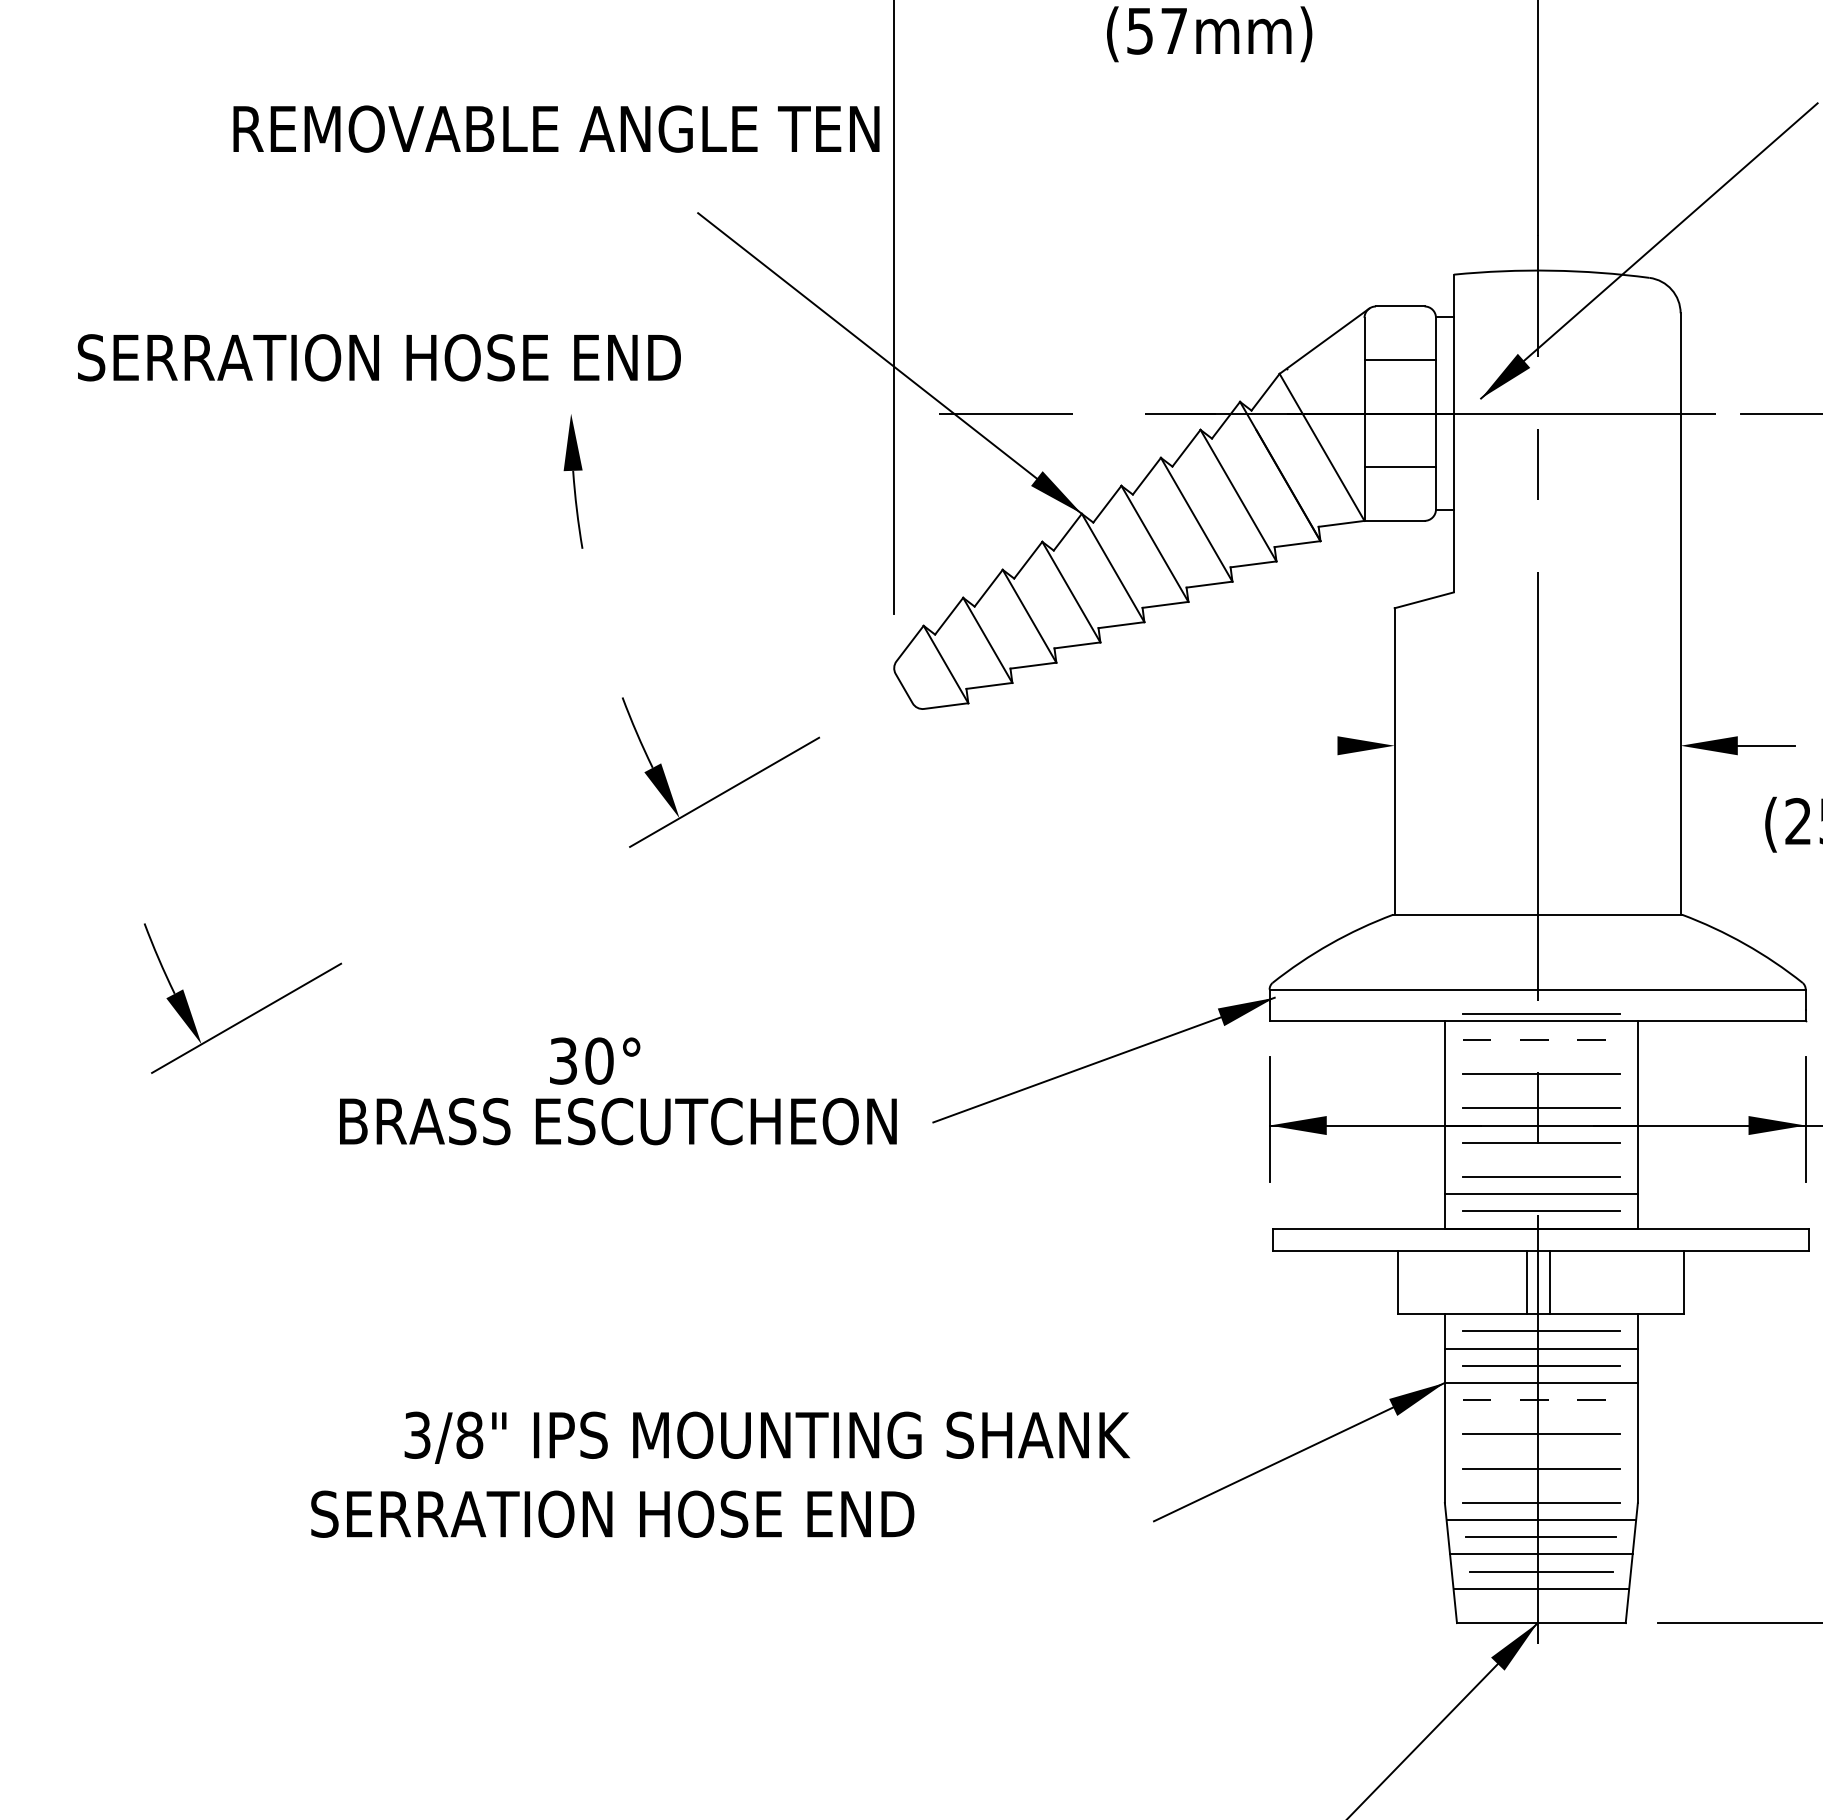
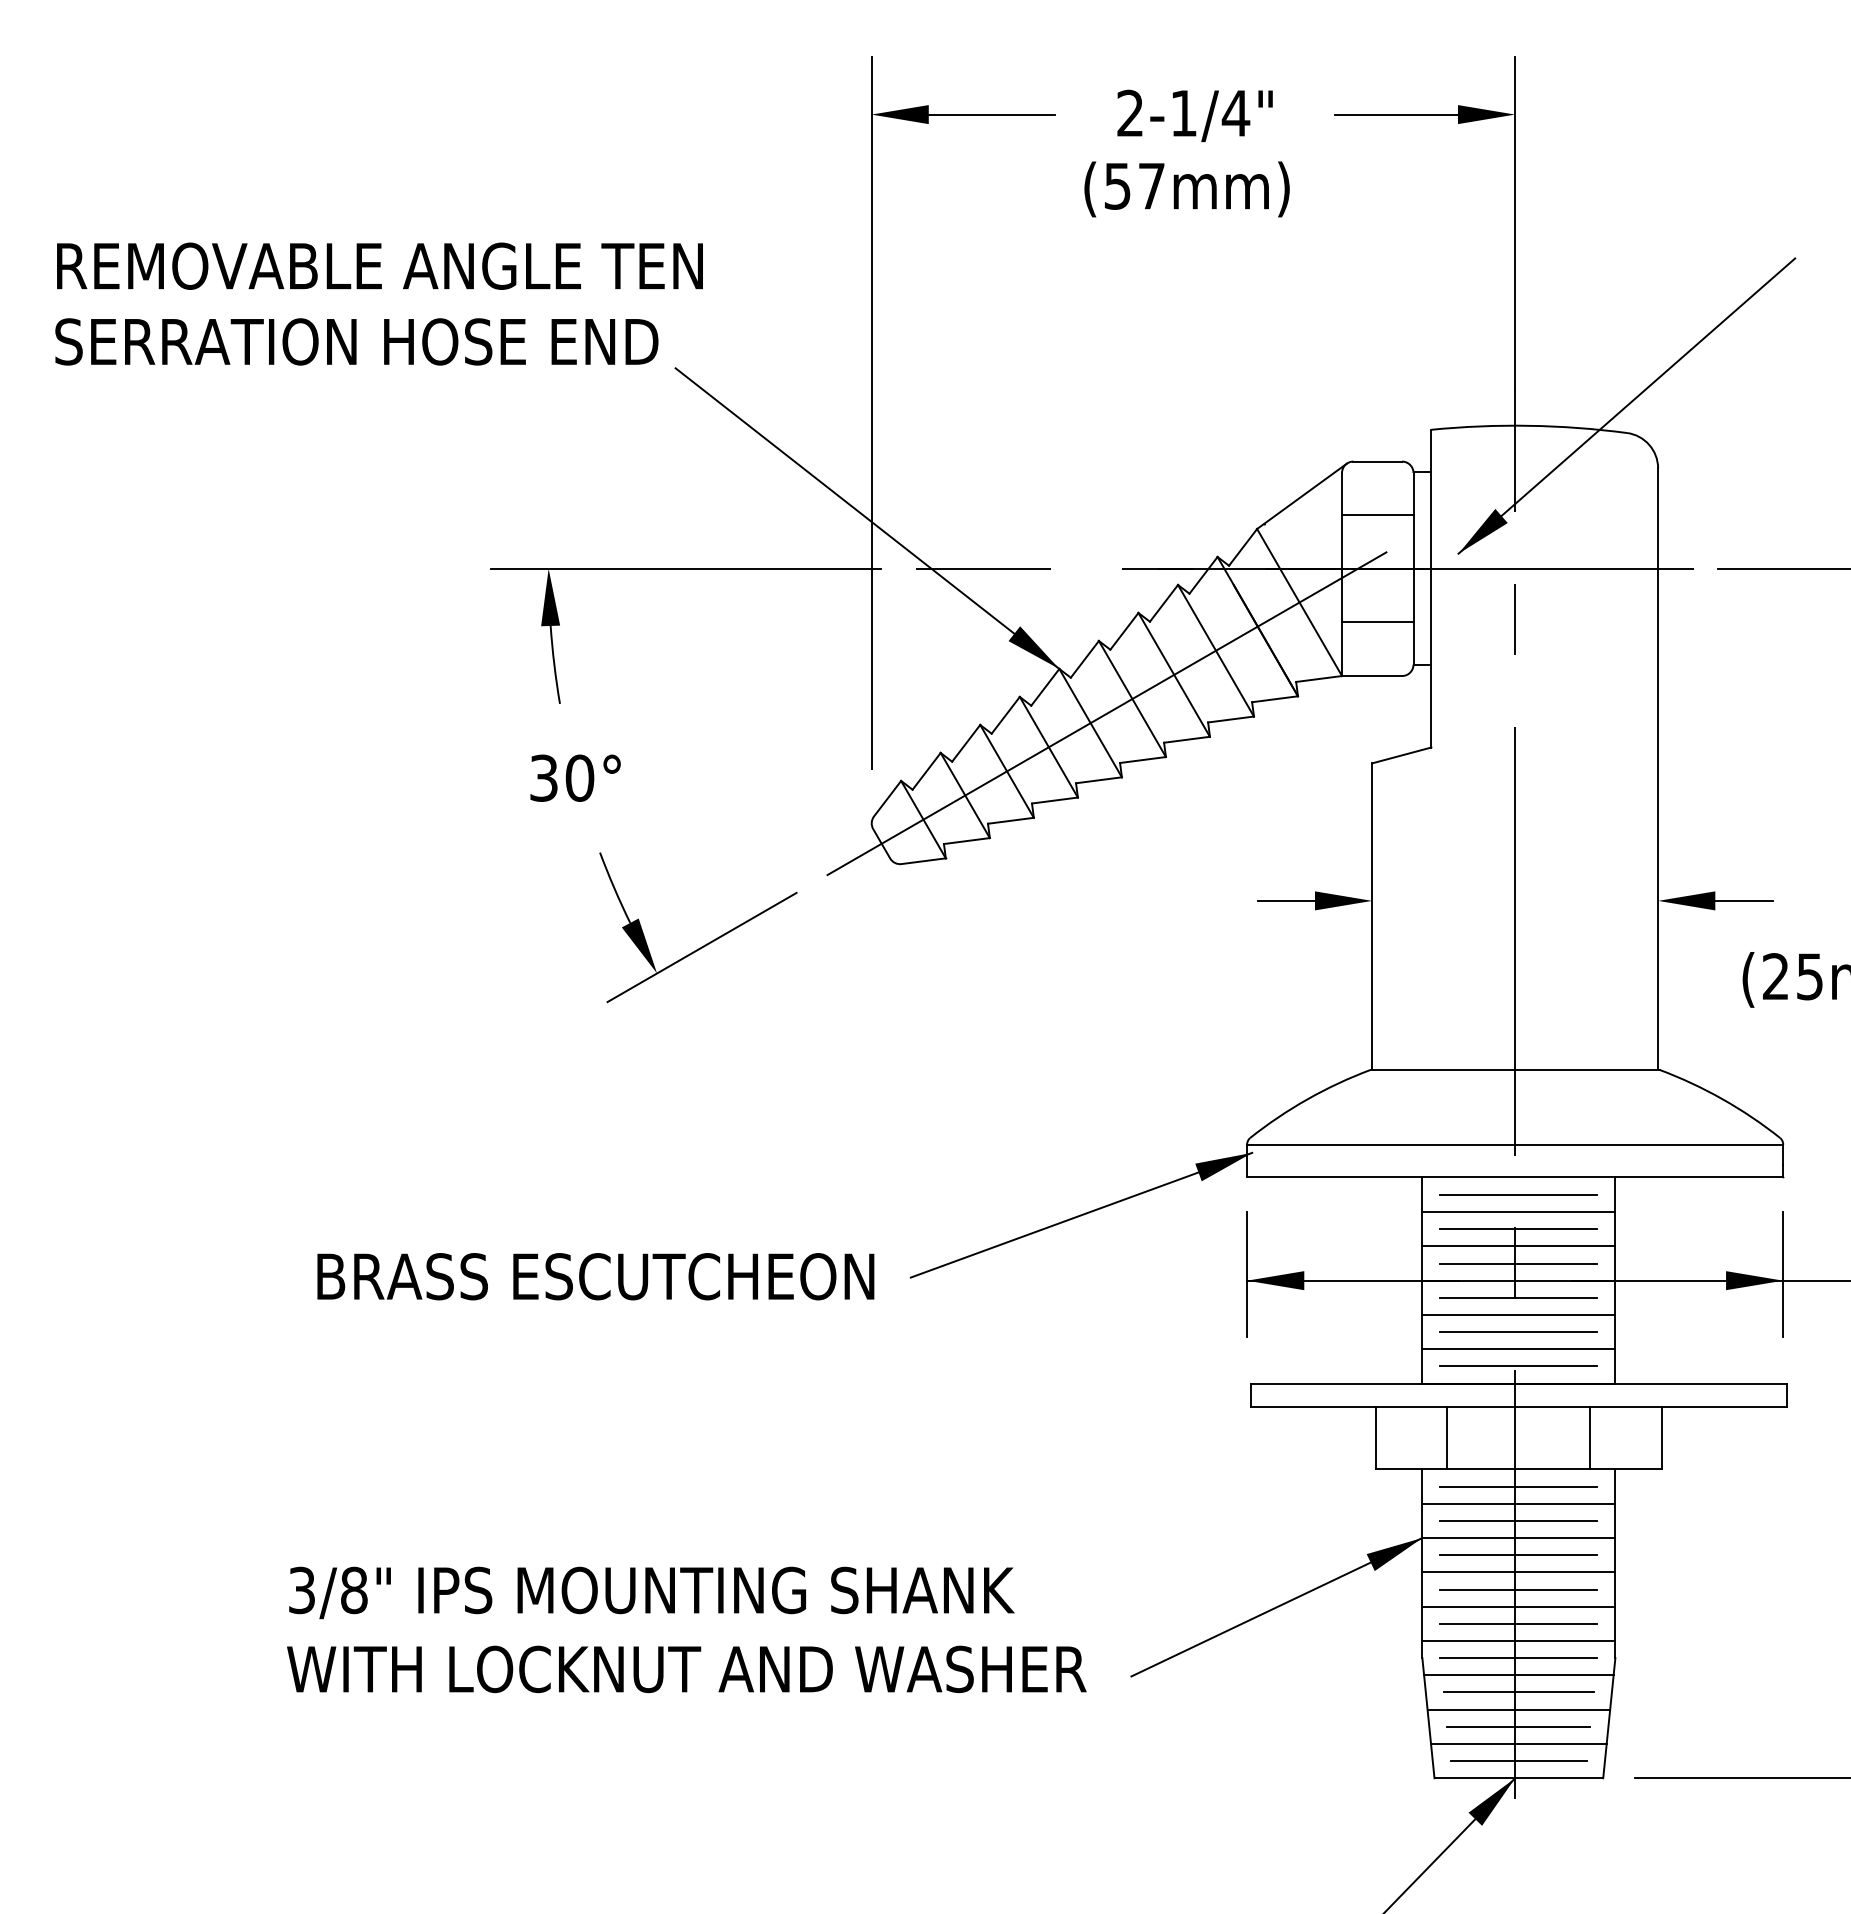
text: (556, 128) -> (379, 265), moved
text: (379, 357) -> (356, 341), moved
line: (708, 413) -> (685, 568), added
line: (1129, 558) -> (1106, 713), added
line: (1309, 745) -> (1286, 900), added
line: (1541, 1013) -> (1518, 1168), removed
part: (251, 1014) -> (228, 1169), removed
line: (1542, 1039) -> (1519, 1194), dashed -> solid
line: (1541, 1057) -> (1518, 1212), added
text: (595, 1060) -> (575, 777), moved
line: (1541, 1091) -> (1518, 1246), added
line: (1541, 1160) -> (1518, 1315), added
line: (1527, 1282) -> (1447, 1437), moved
line: (1550, 1282) -> (1590, 1437), moved
line: (1542, 1400) -> (1519, 1555), dashed -> solid
line: (1541, 1417) -> (1518, 1572), added
text: (767, 1437) -> (651, 1592), moved
line: (1541, 1451) -> (1518, 1606), added
line: (1541, 1485) -> (1518, 1640), added
text: (709, 1514) -> (686, 1669), SERRATION HOSE END -> WITH LOCKNUT AND WASHER
line: (1541, 1606) -> (1518, 1761), added

